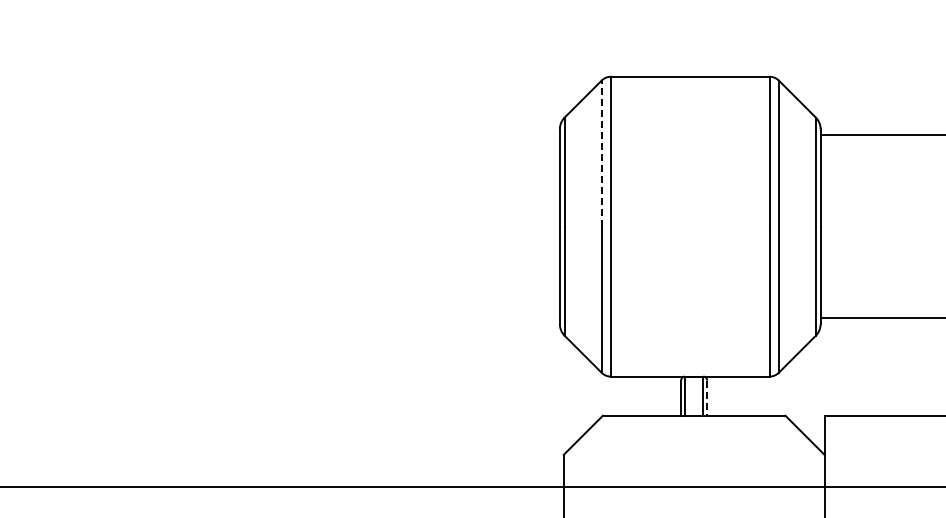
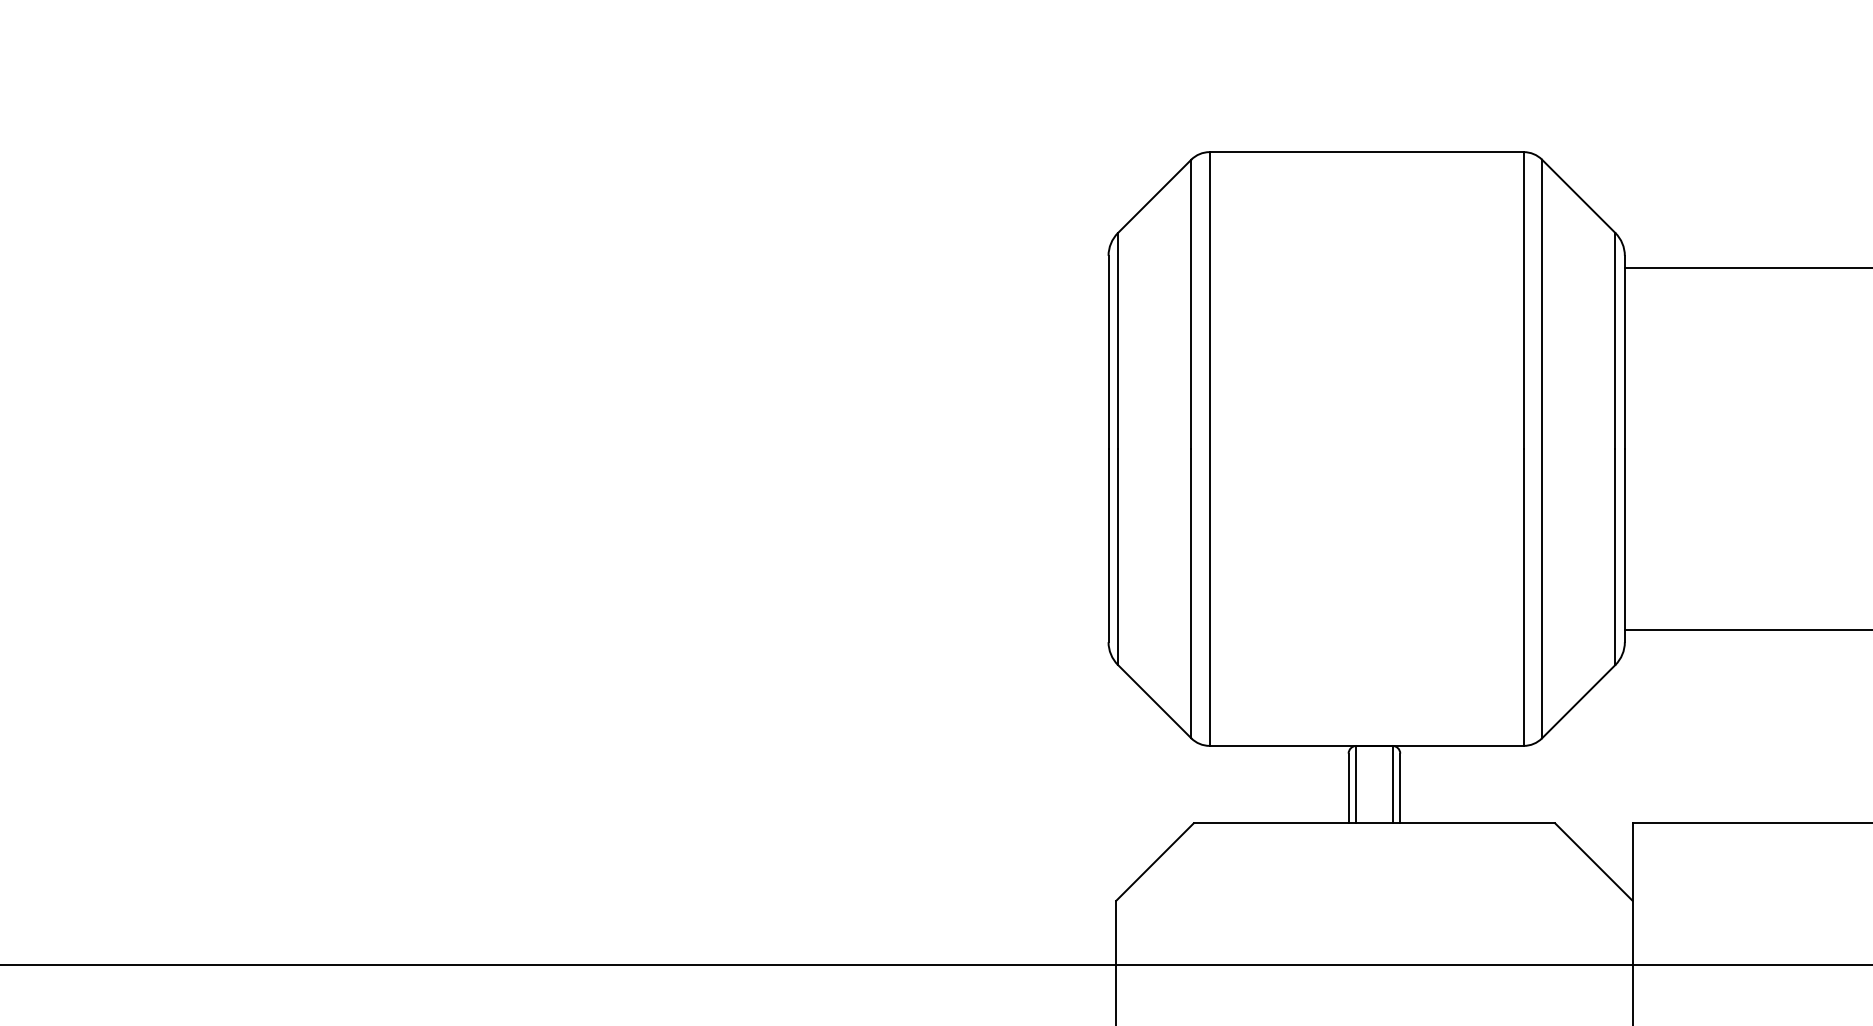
line: (601, 153) -> (1190, 304), dashed -> solid
line: (707, 398) -> (1400, 789), dashed -> solid

